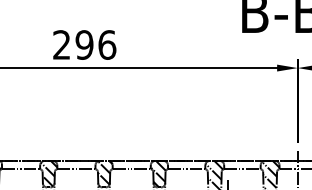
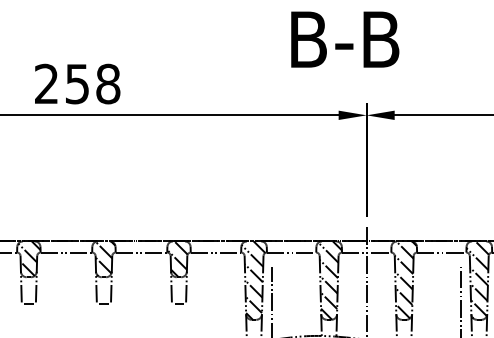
text: (95, 44) -> (92, 83), 296 -> 258

